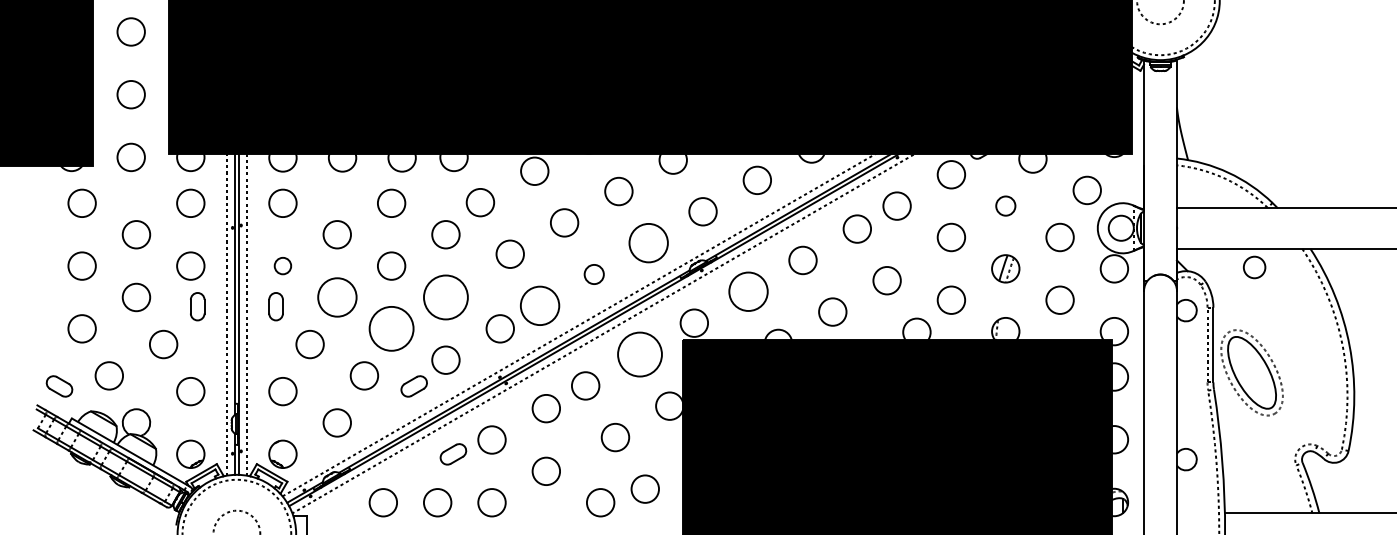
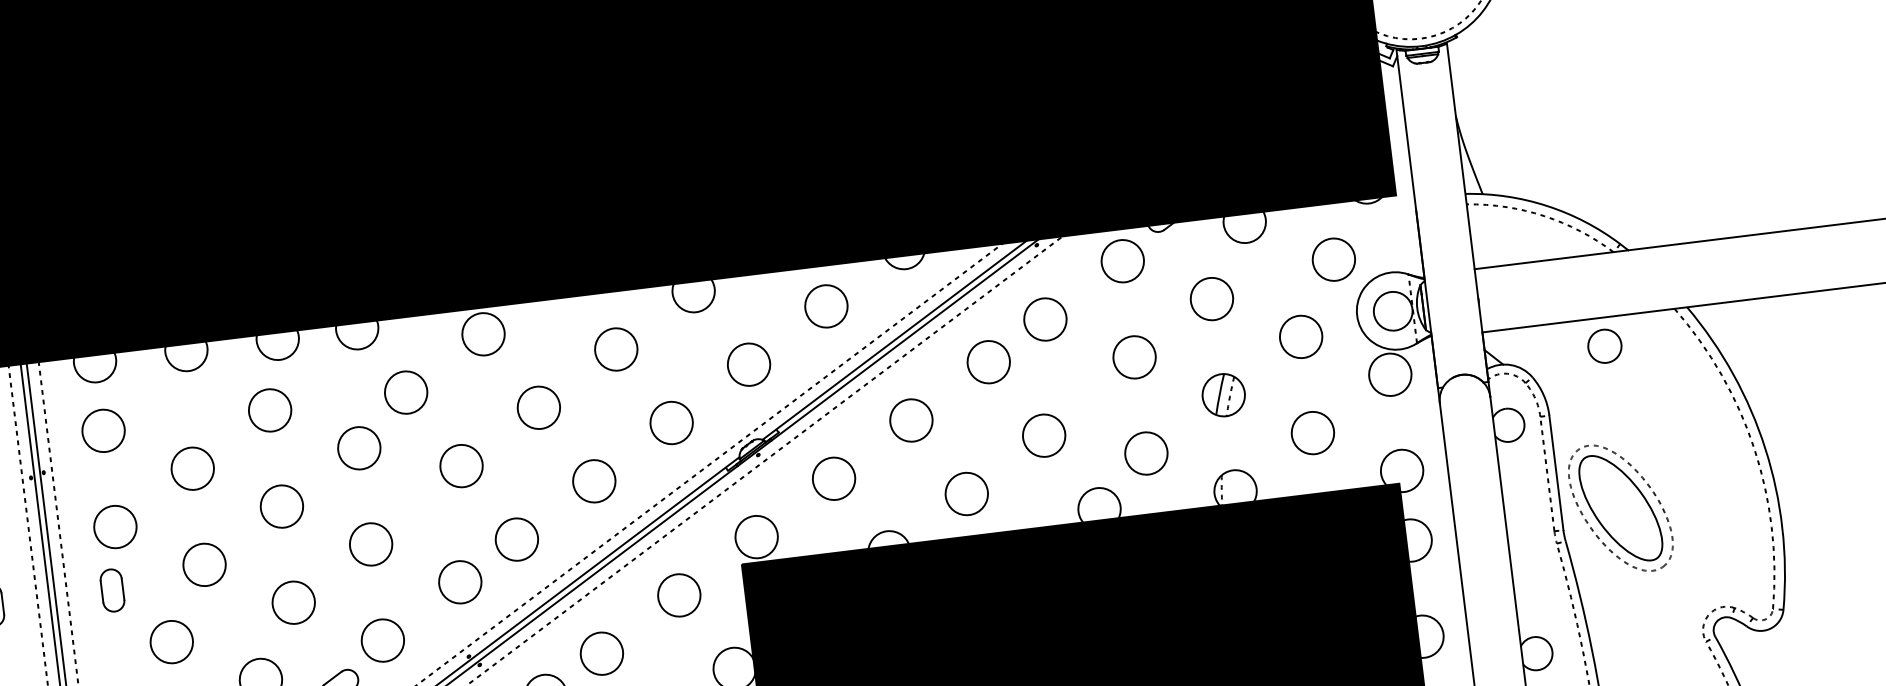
circle: (1005, 205) -> (1211, 298), size x1.43
circle: (648, 242) -> (671, 422), size x0.71
circle: (282, 265) -> (114, 526), size x1.67
circle: (593, 274) -> (592, 481), size x1.43
circle: (748, 291) -> (833, 478), size x0.71
circle: (336, 297) -> (203, 565), size x0.71
circle: (445, 297) -> (370, 544), size x0.62
circle: (539, 305) -> (516, 539), size x0.71
circle: (391, 328) -> (293, 602), size x0.62
circle: (639, 354) -> (678, 595), size x0.62

